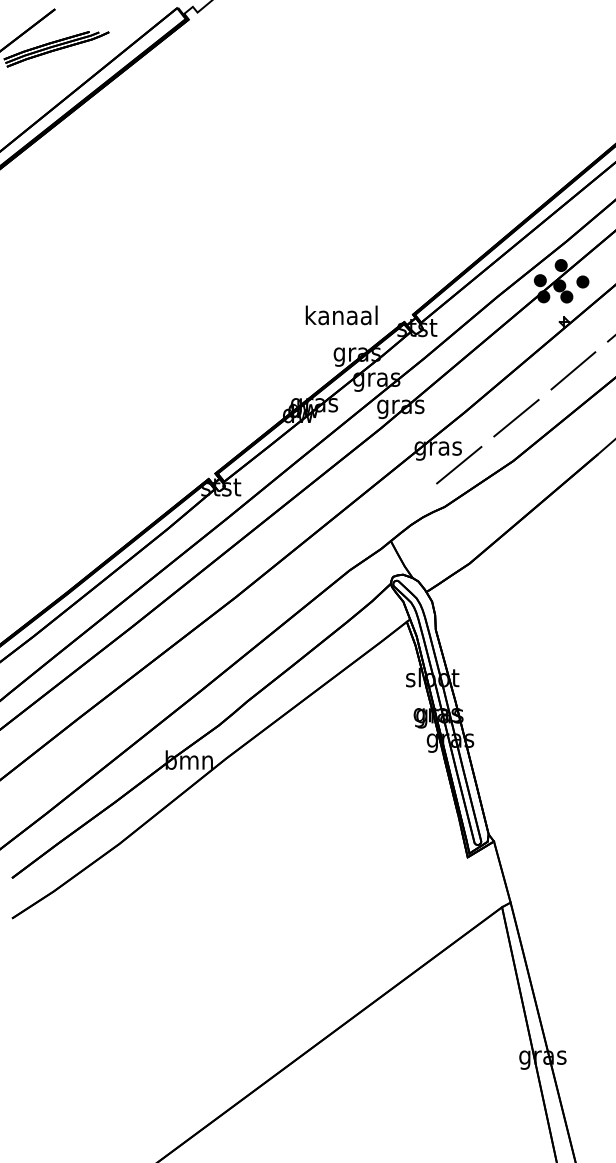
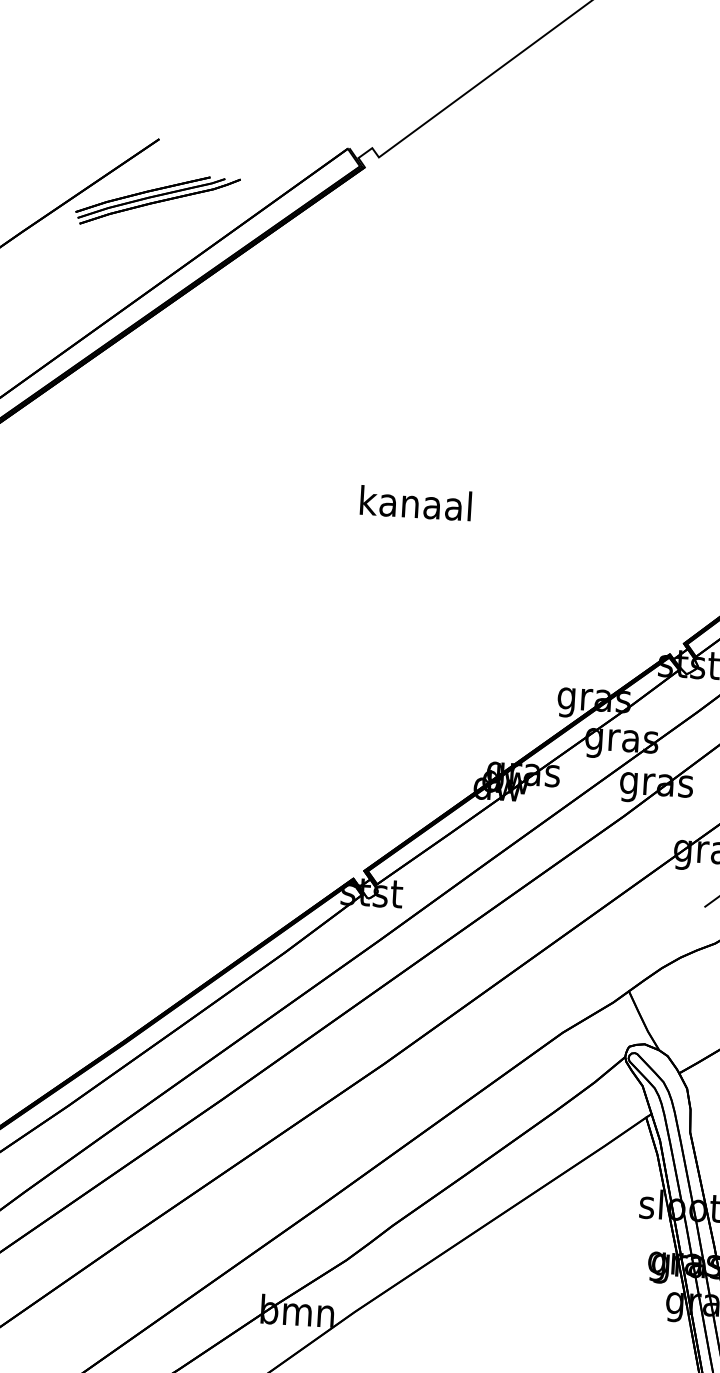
text: (341, 315) -> (415, 503), moved

